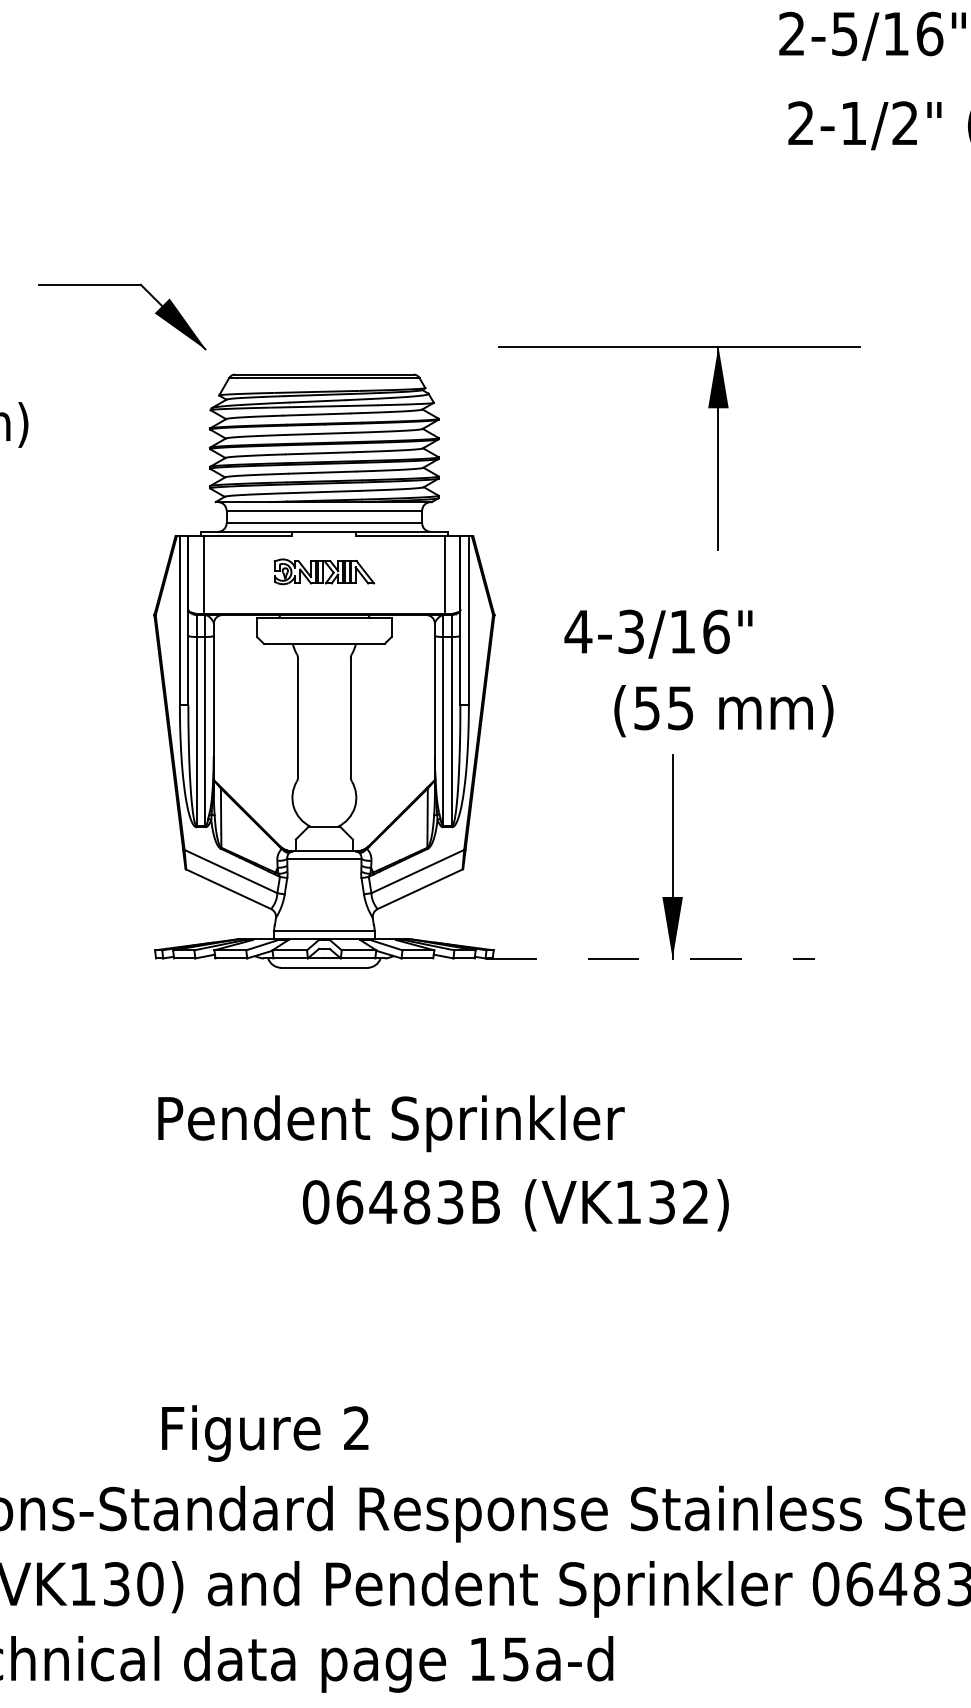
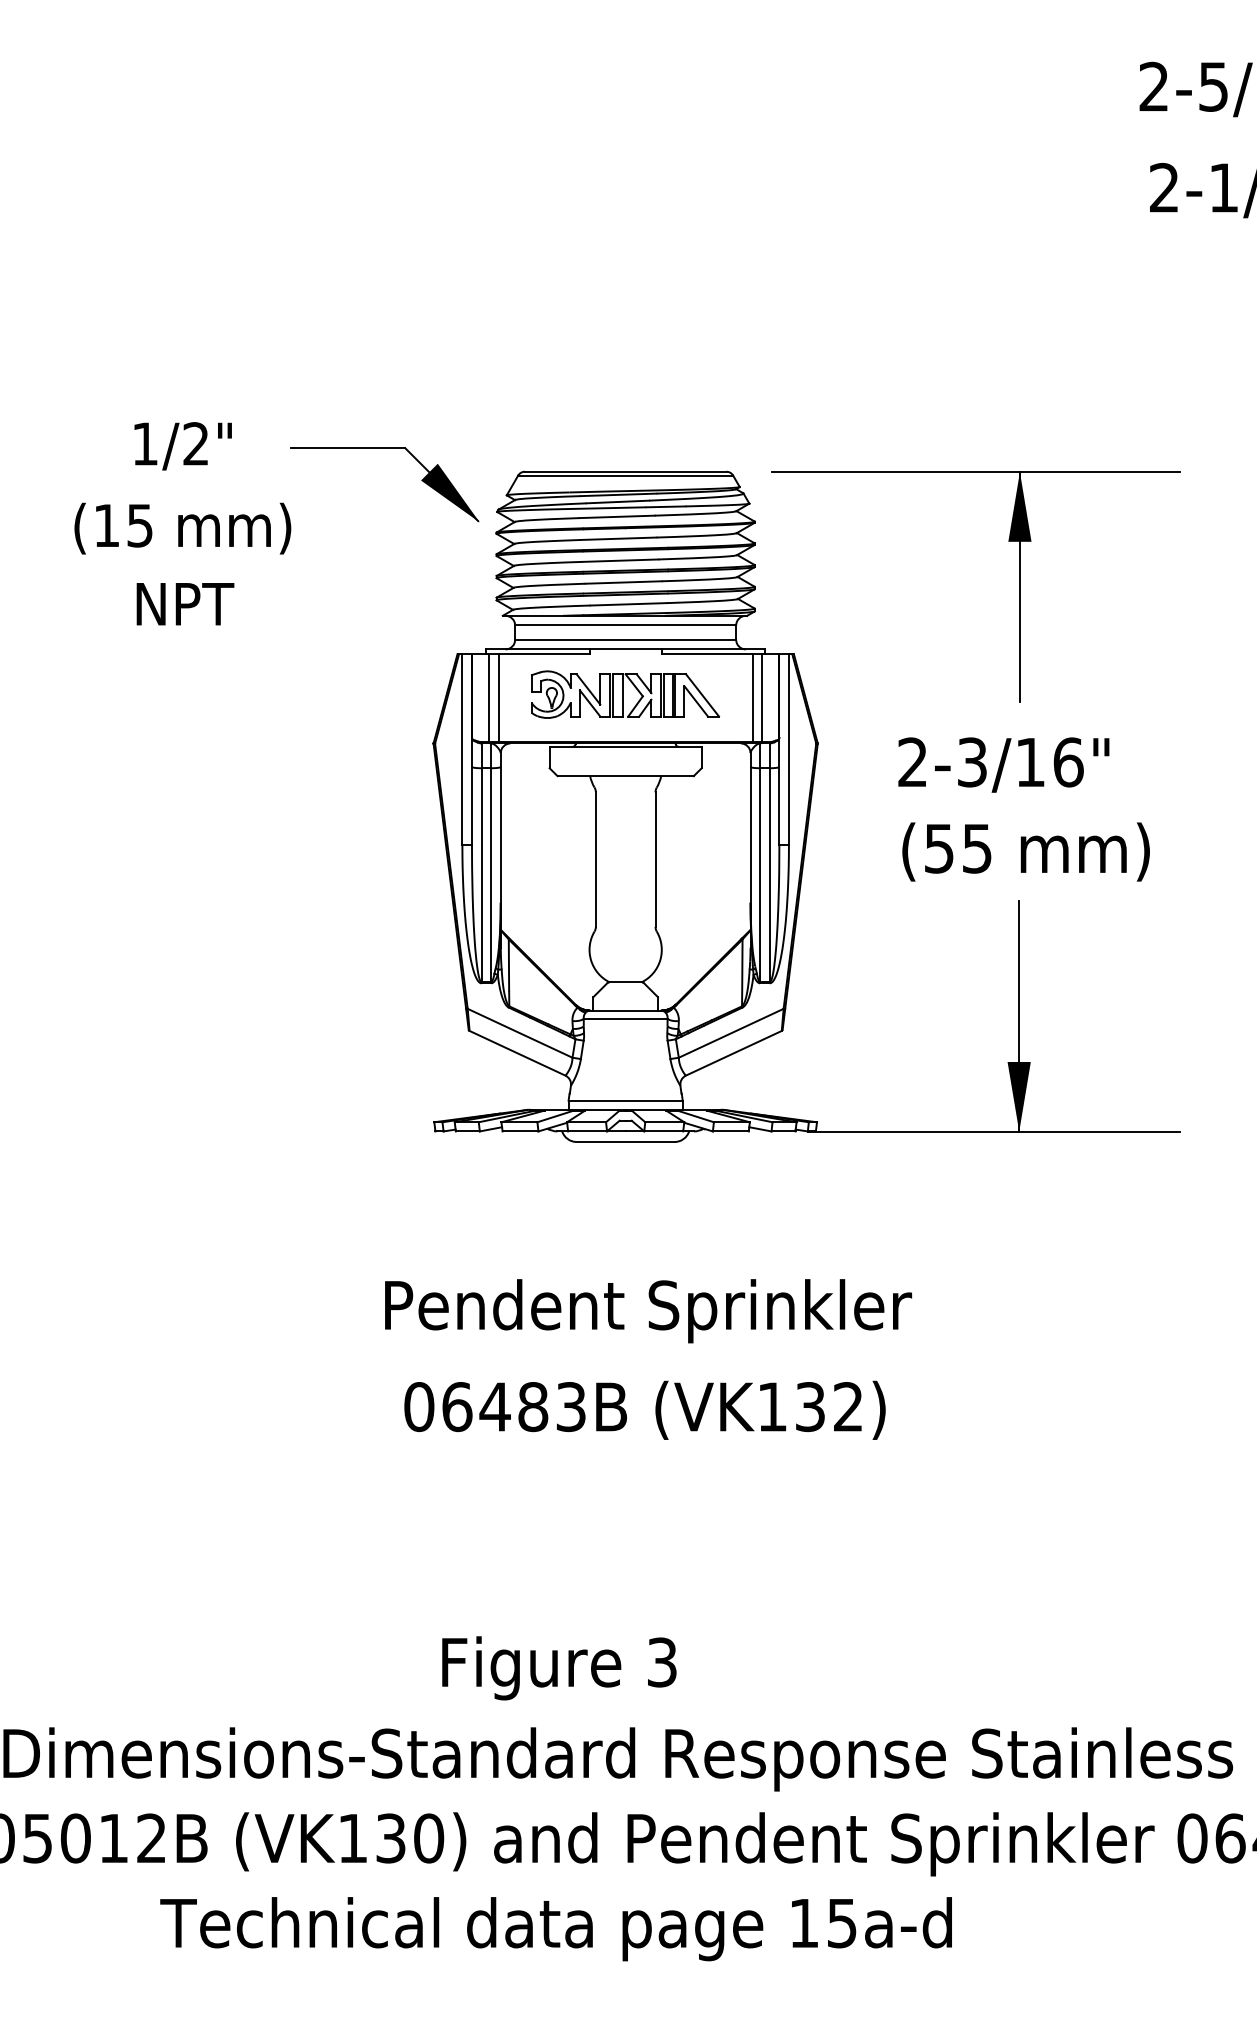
part: (122, 284) -> (384, 448), moved
part: (718, 447) -> (1019, 586), moved
part: (324, 571) -> (625, 694), size x1.67
line: (211, 575) -> (498, 698), added
line: (436, 575) -> (752, 698), added
text: (578, 631) -> (912, 761), 4-3/16" -> 2-3/16"
text: (723, 710) -> (1025, 851), moved
line: (649, 958) -> (993, 1131), dashed -> solid
text: (391, 1123) -> (648, 1311), moved
text: (515, 1204) -> (644, 1409), moved
text: (356, 1428) -> (661, 1662), 2 -> 3

